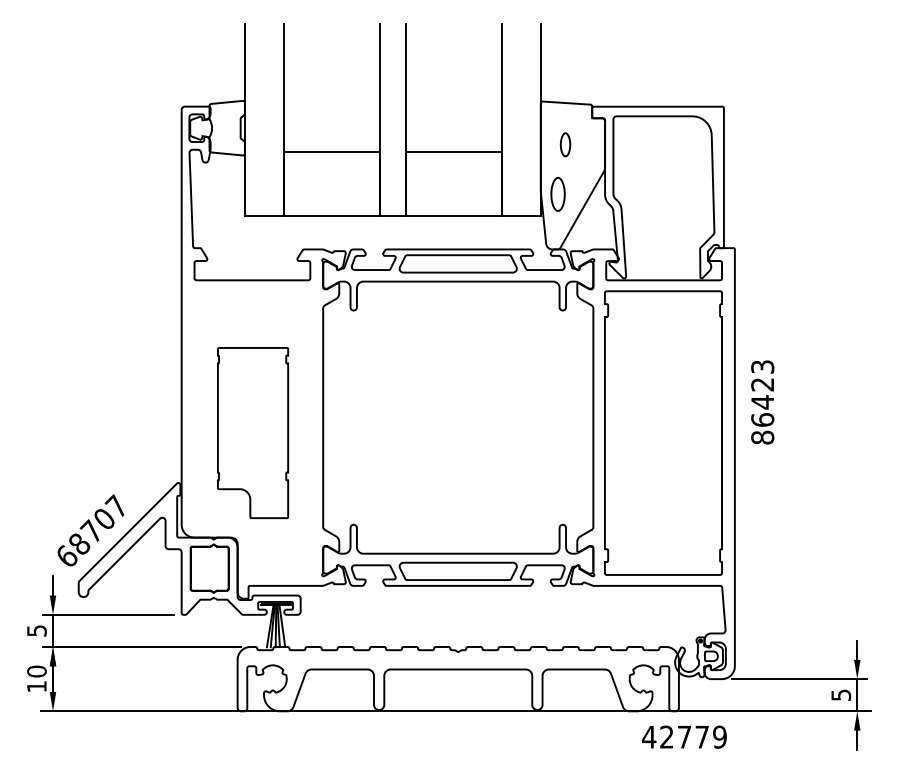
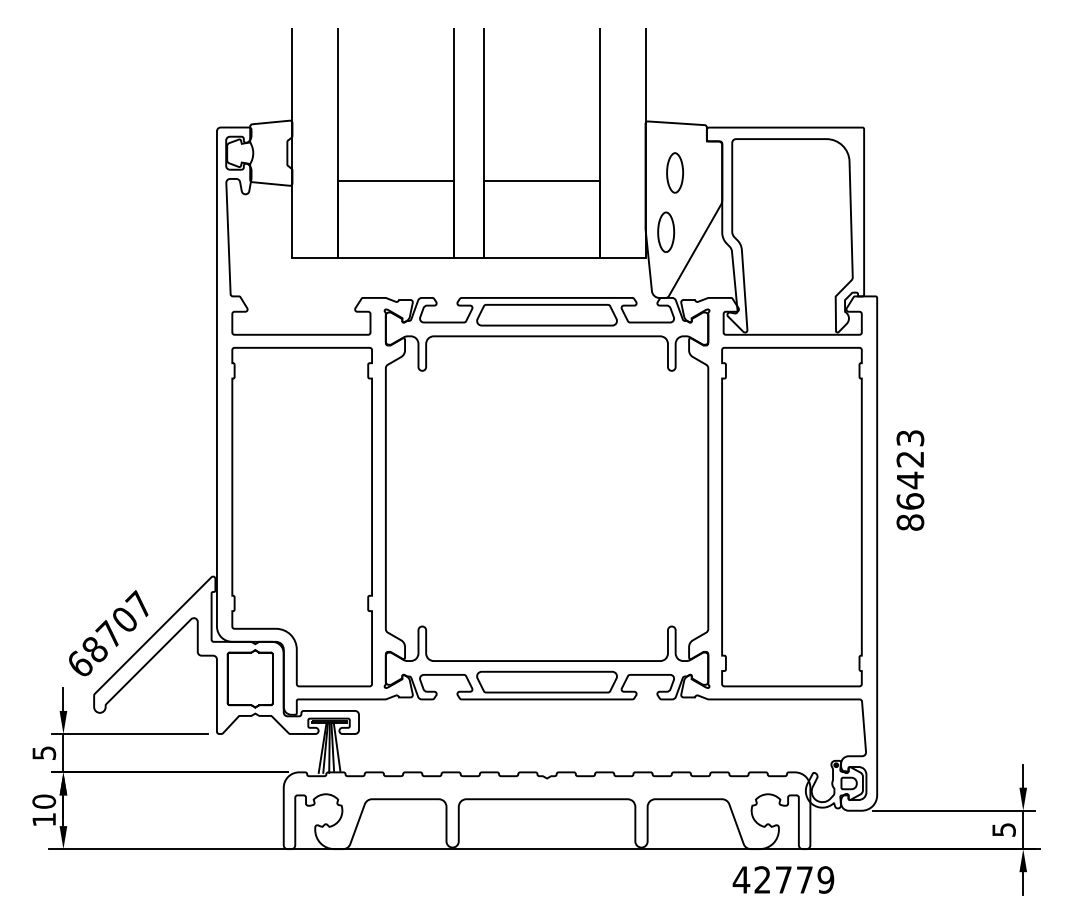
part: (565, 144) -> (675, 172), size x1.43
part: (252, 432) -> (301, 516), size x1.67
text: (683, 736) -> (782, 879), moved

